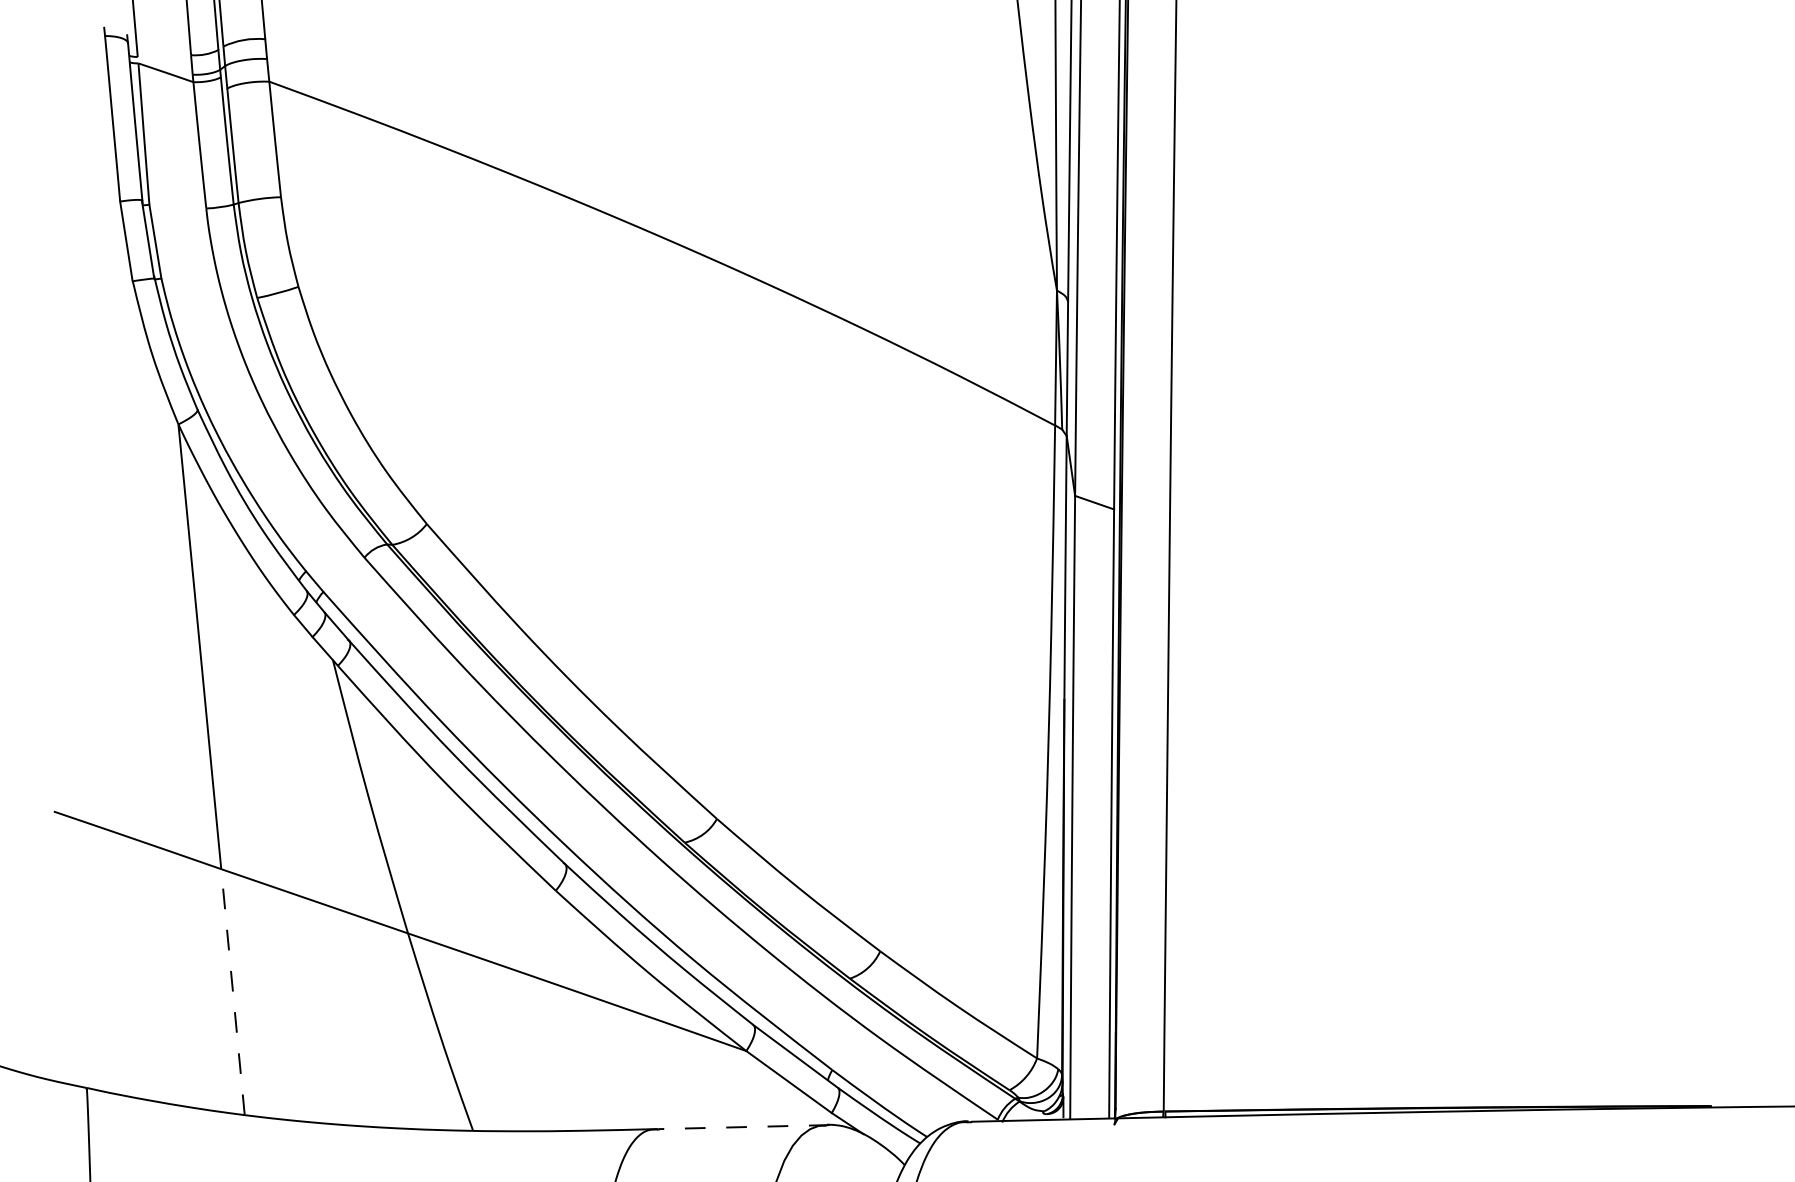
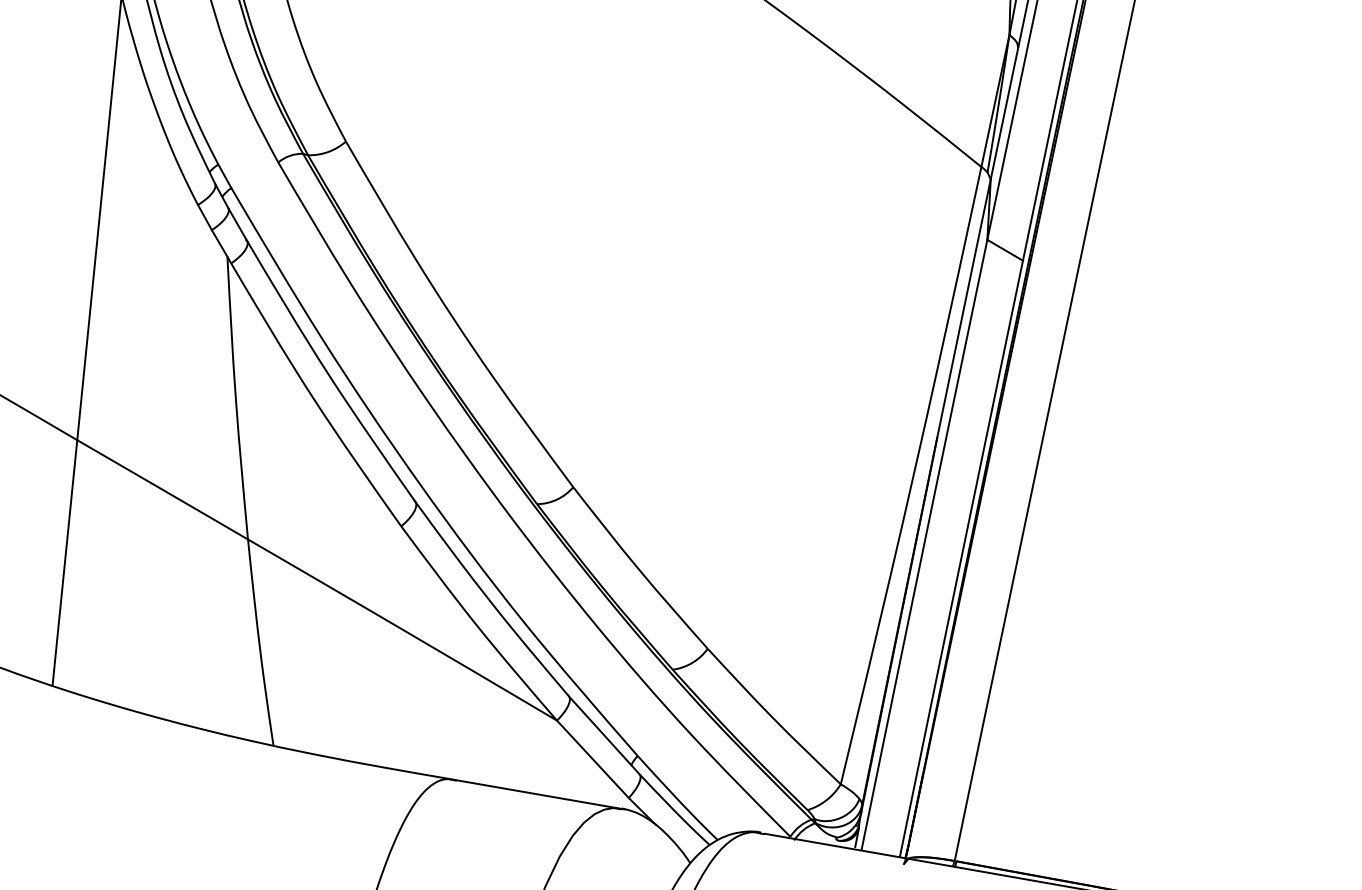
line: (233, 992) -> (65, 563), dashed -> solid
line: (743, 1127) -> (539, 795), dashed -> solid

